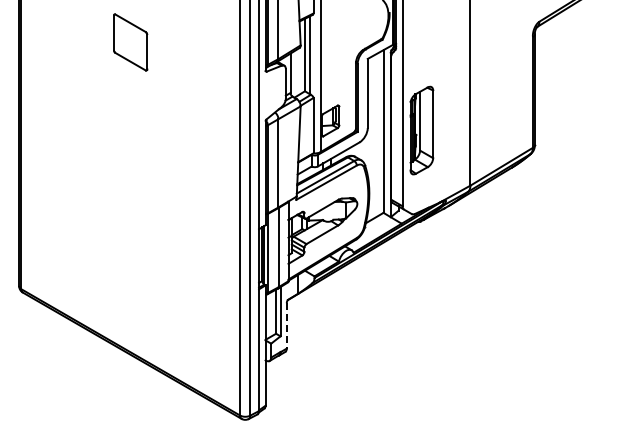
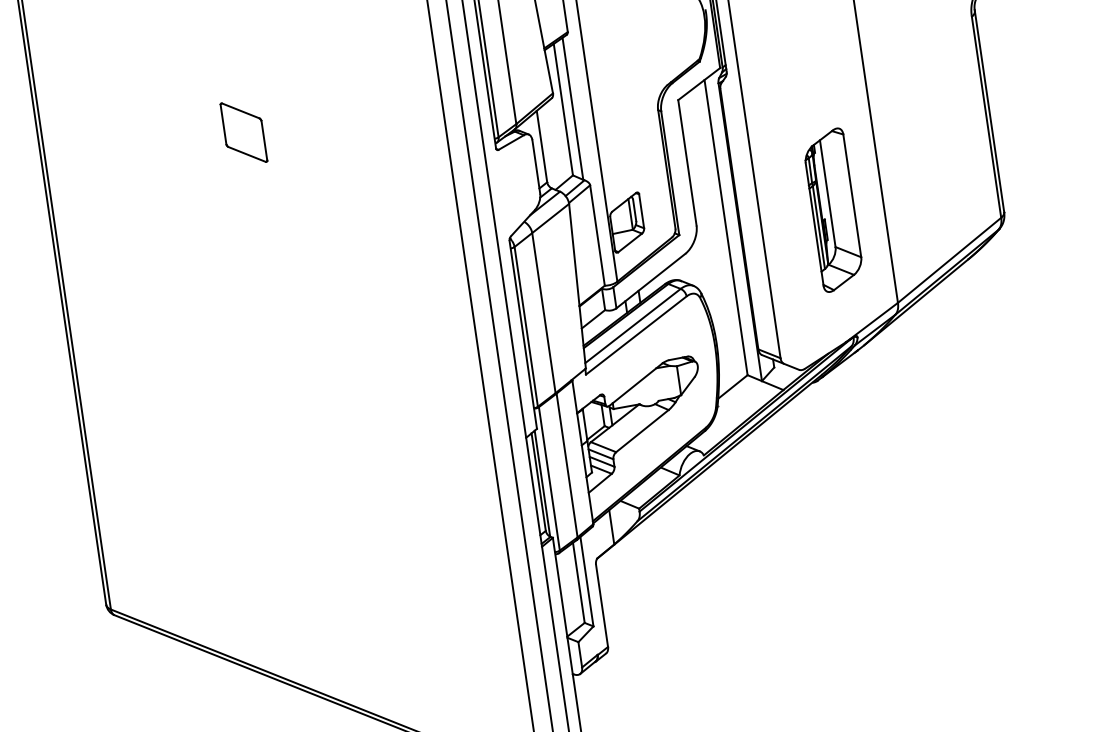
part: (130, 41) -> (243, 131), size x0.62
part: (421, 130) -> (832, 210), moved
line: (286, 325) -> (601, 605), dashed -> solid

